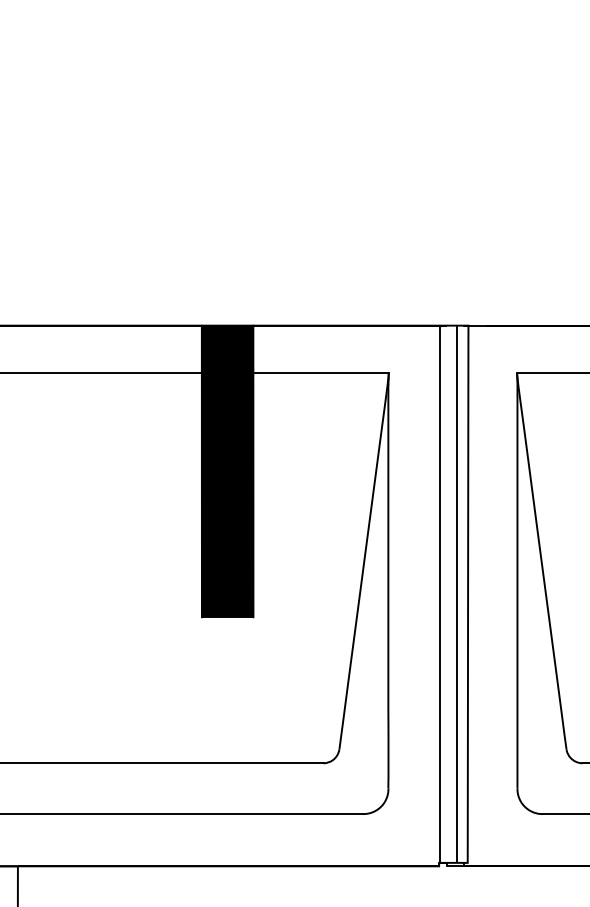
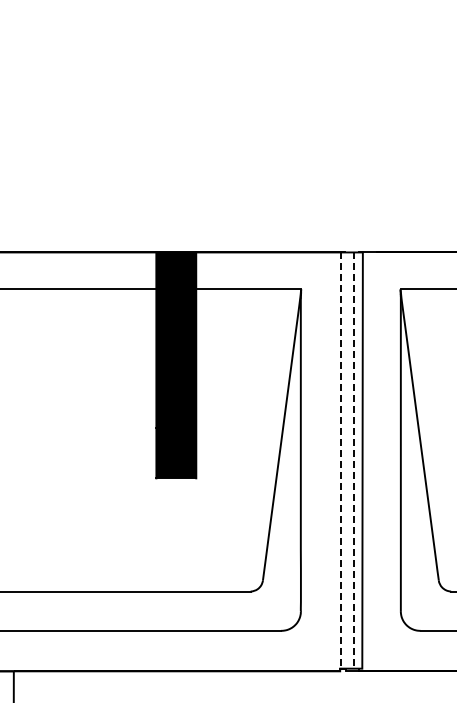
line: (439, 595) -> (340, 461), solid -> dashed
line: (456, 595) -> (353, 461), solid -> dashed

